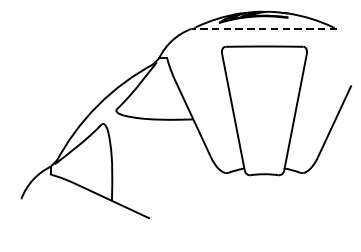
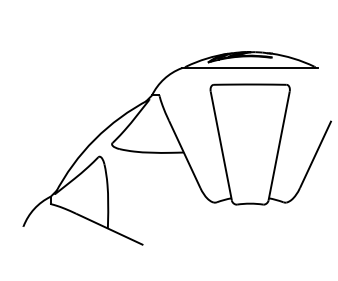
line: (264, 29) -> (250, 68), dashed -> solid

